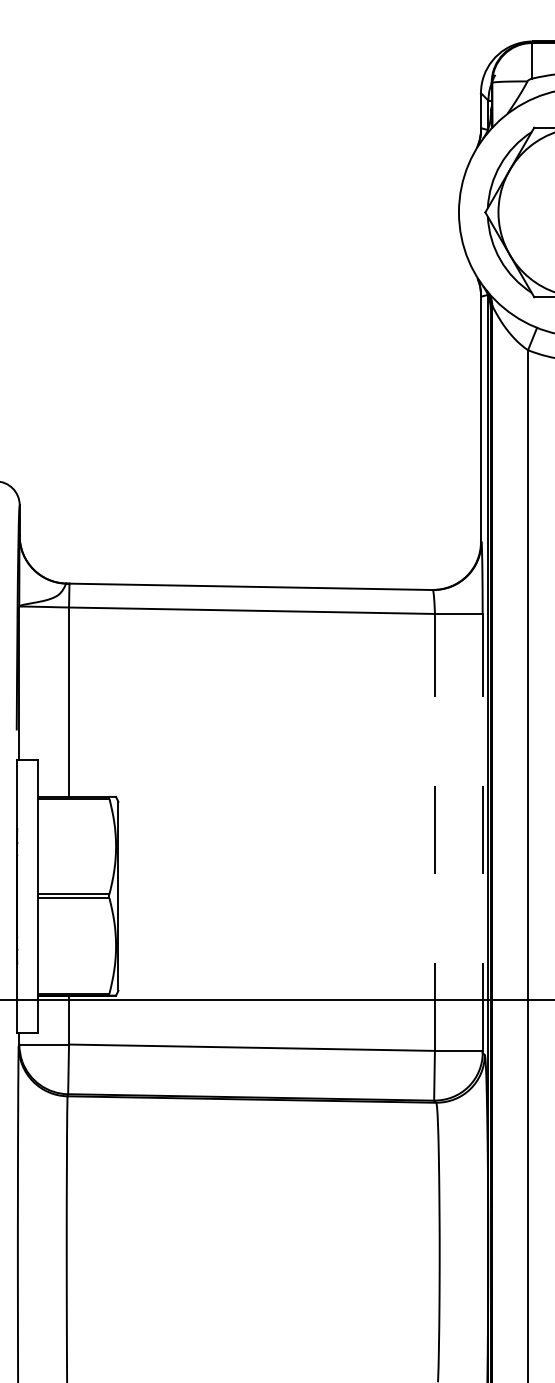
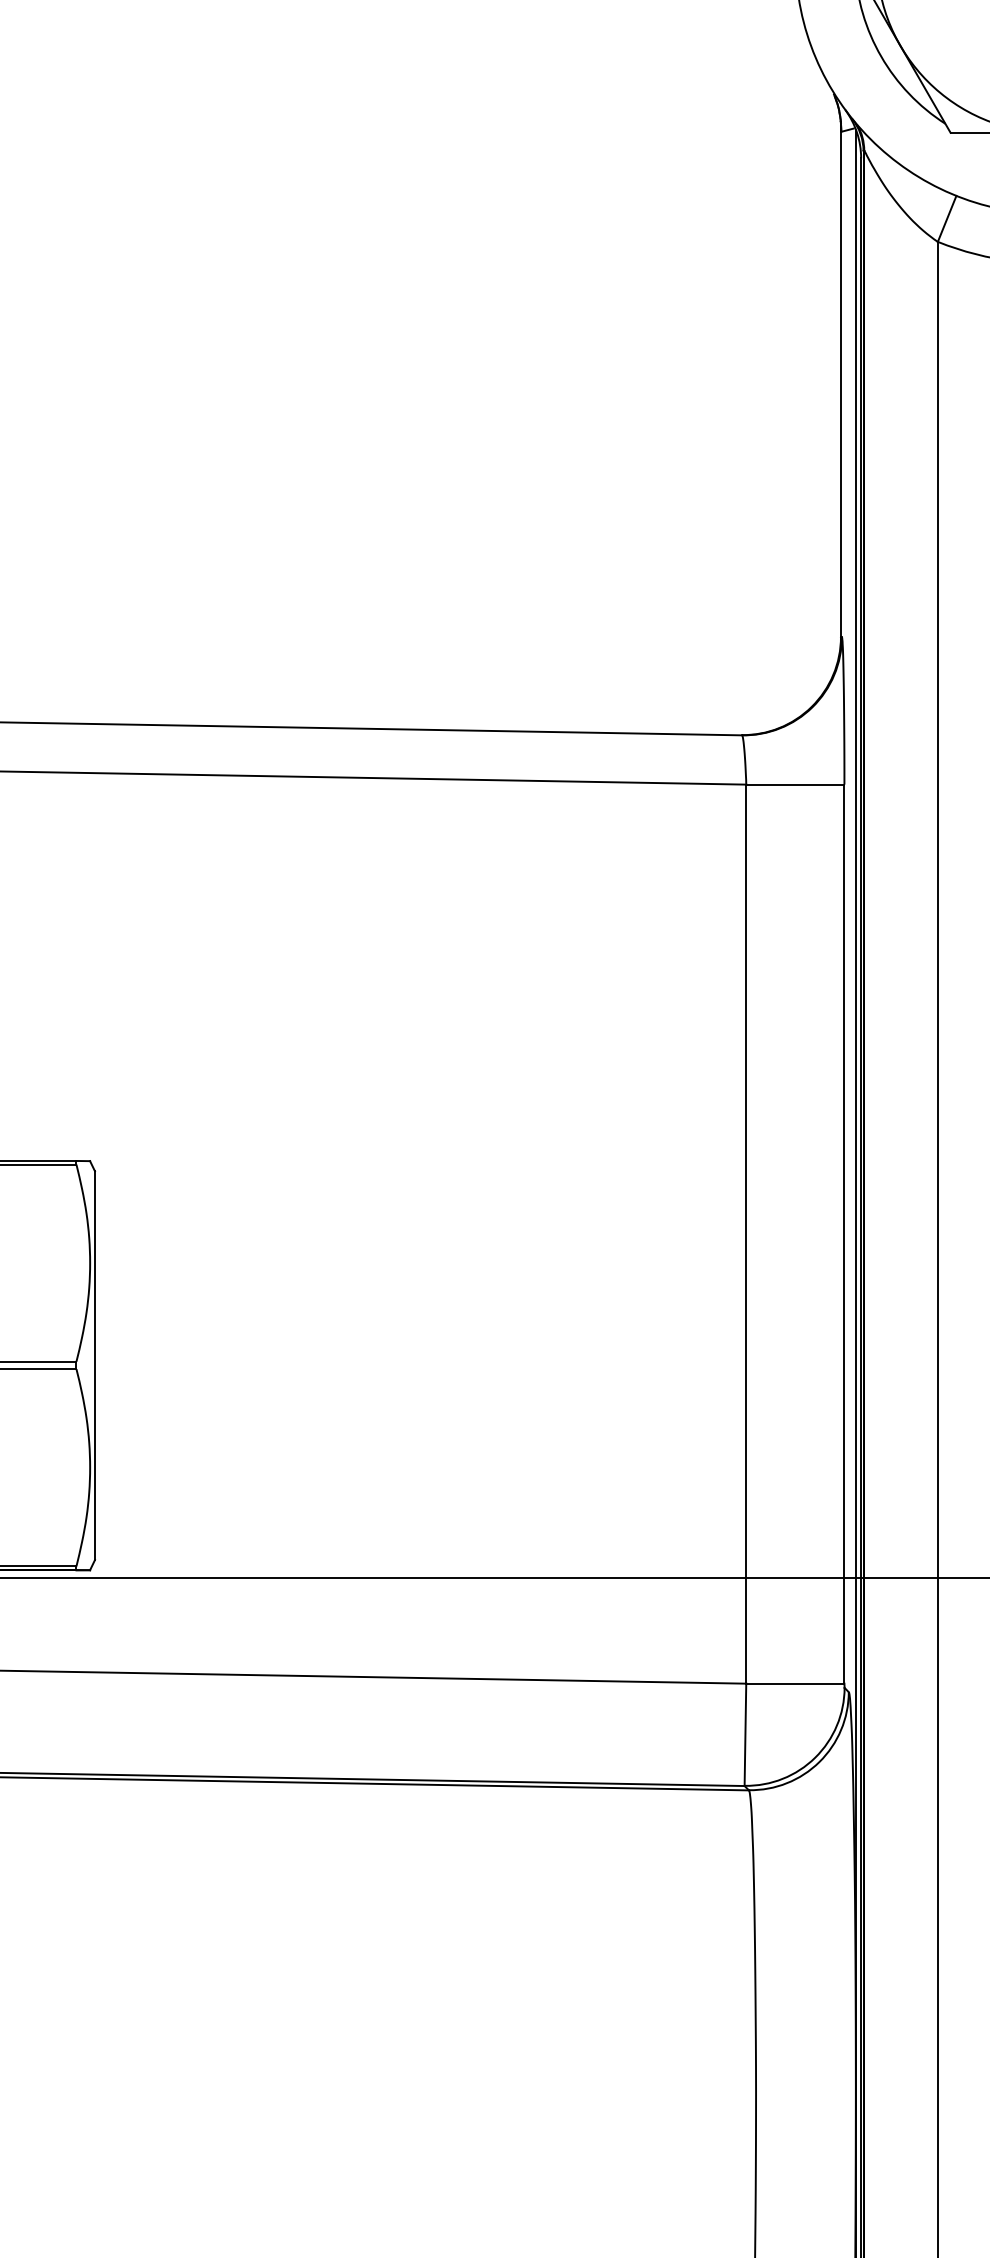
line: (434, 831) -> (745, 1232), dashed -> solid
line: (482, 831) -> (844, 1232), dashed -> solid

